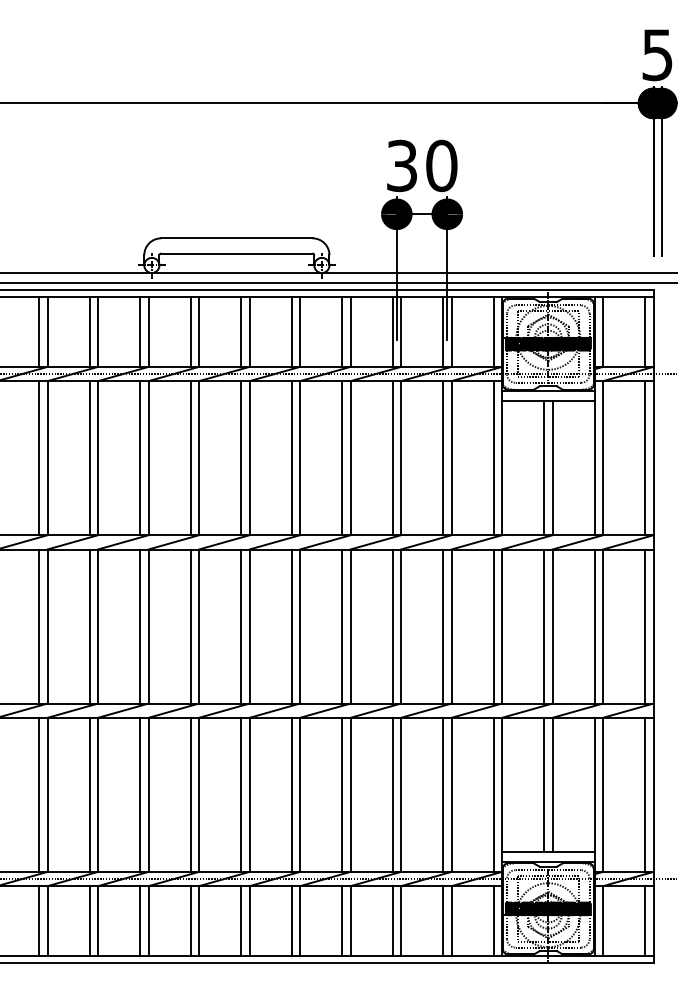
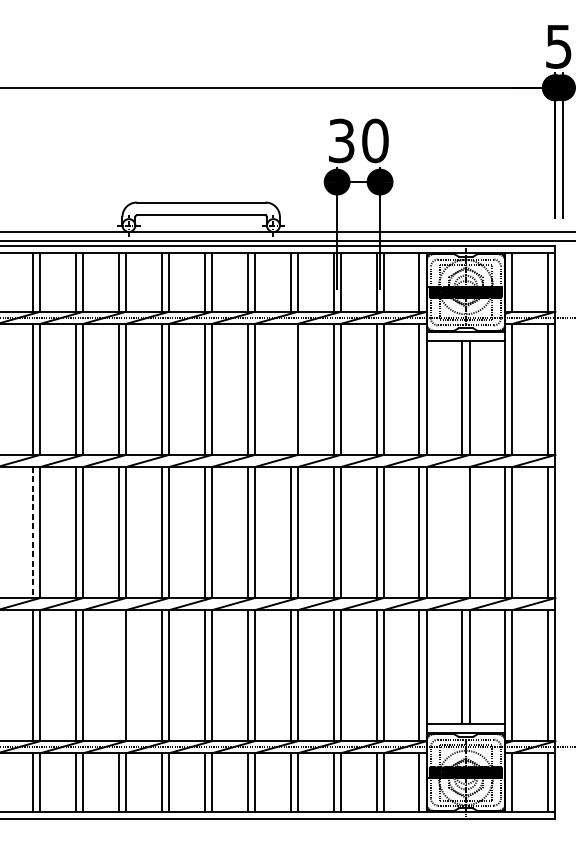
line: (342, 458) -> (290, 389), removed
line: (544, 626) -> (462, 532), removed
line: (39, 627) -> (33, 533), solid -> dashed
line: (140, 794) -> (119, 675), removed

